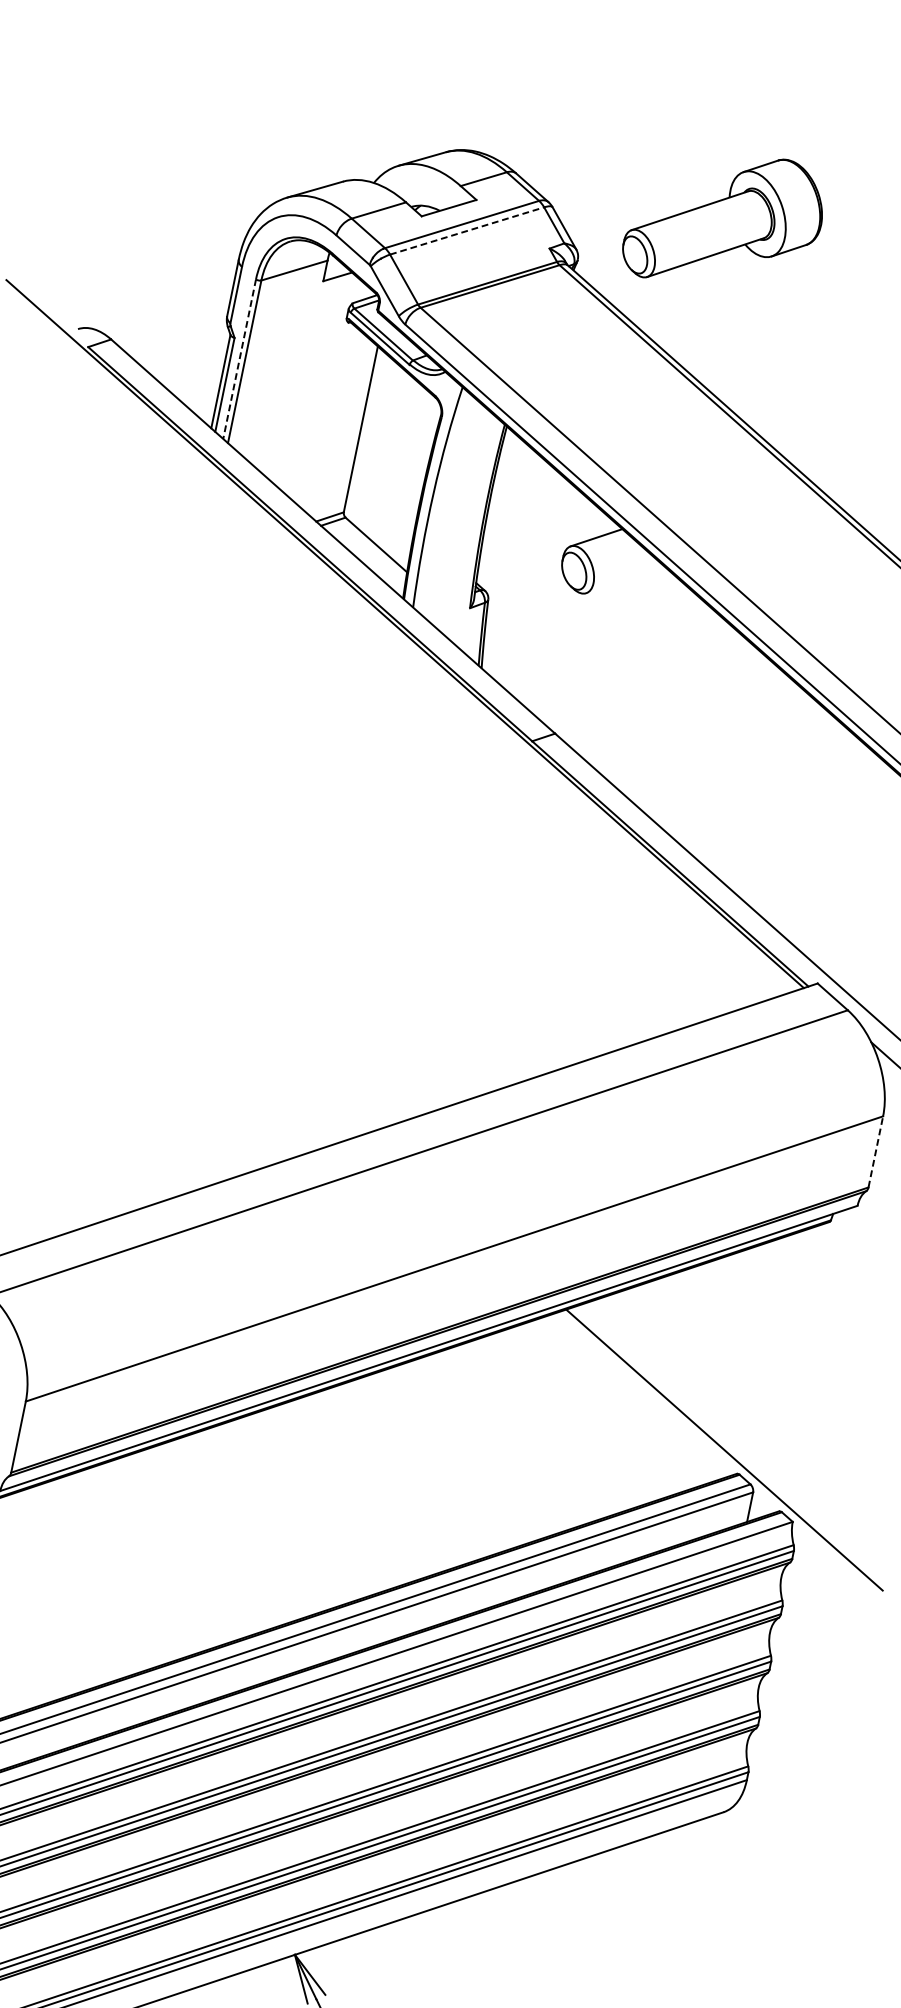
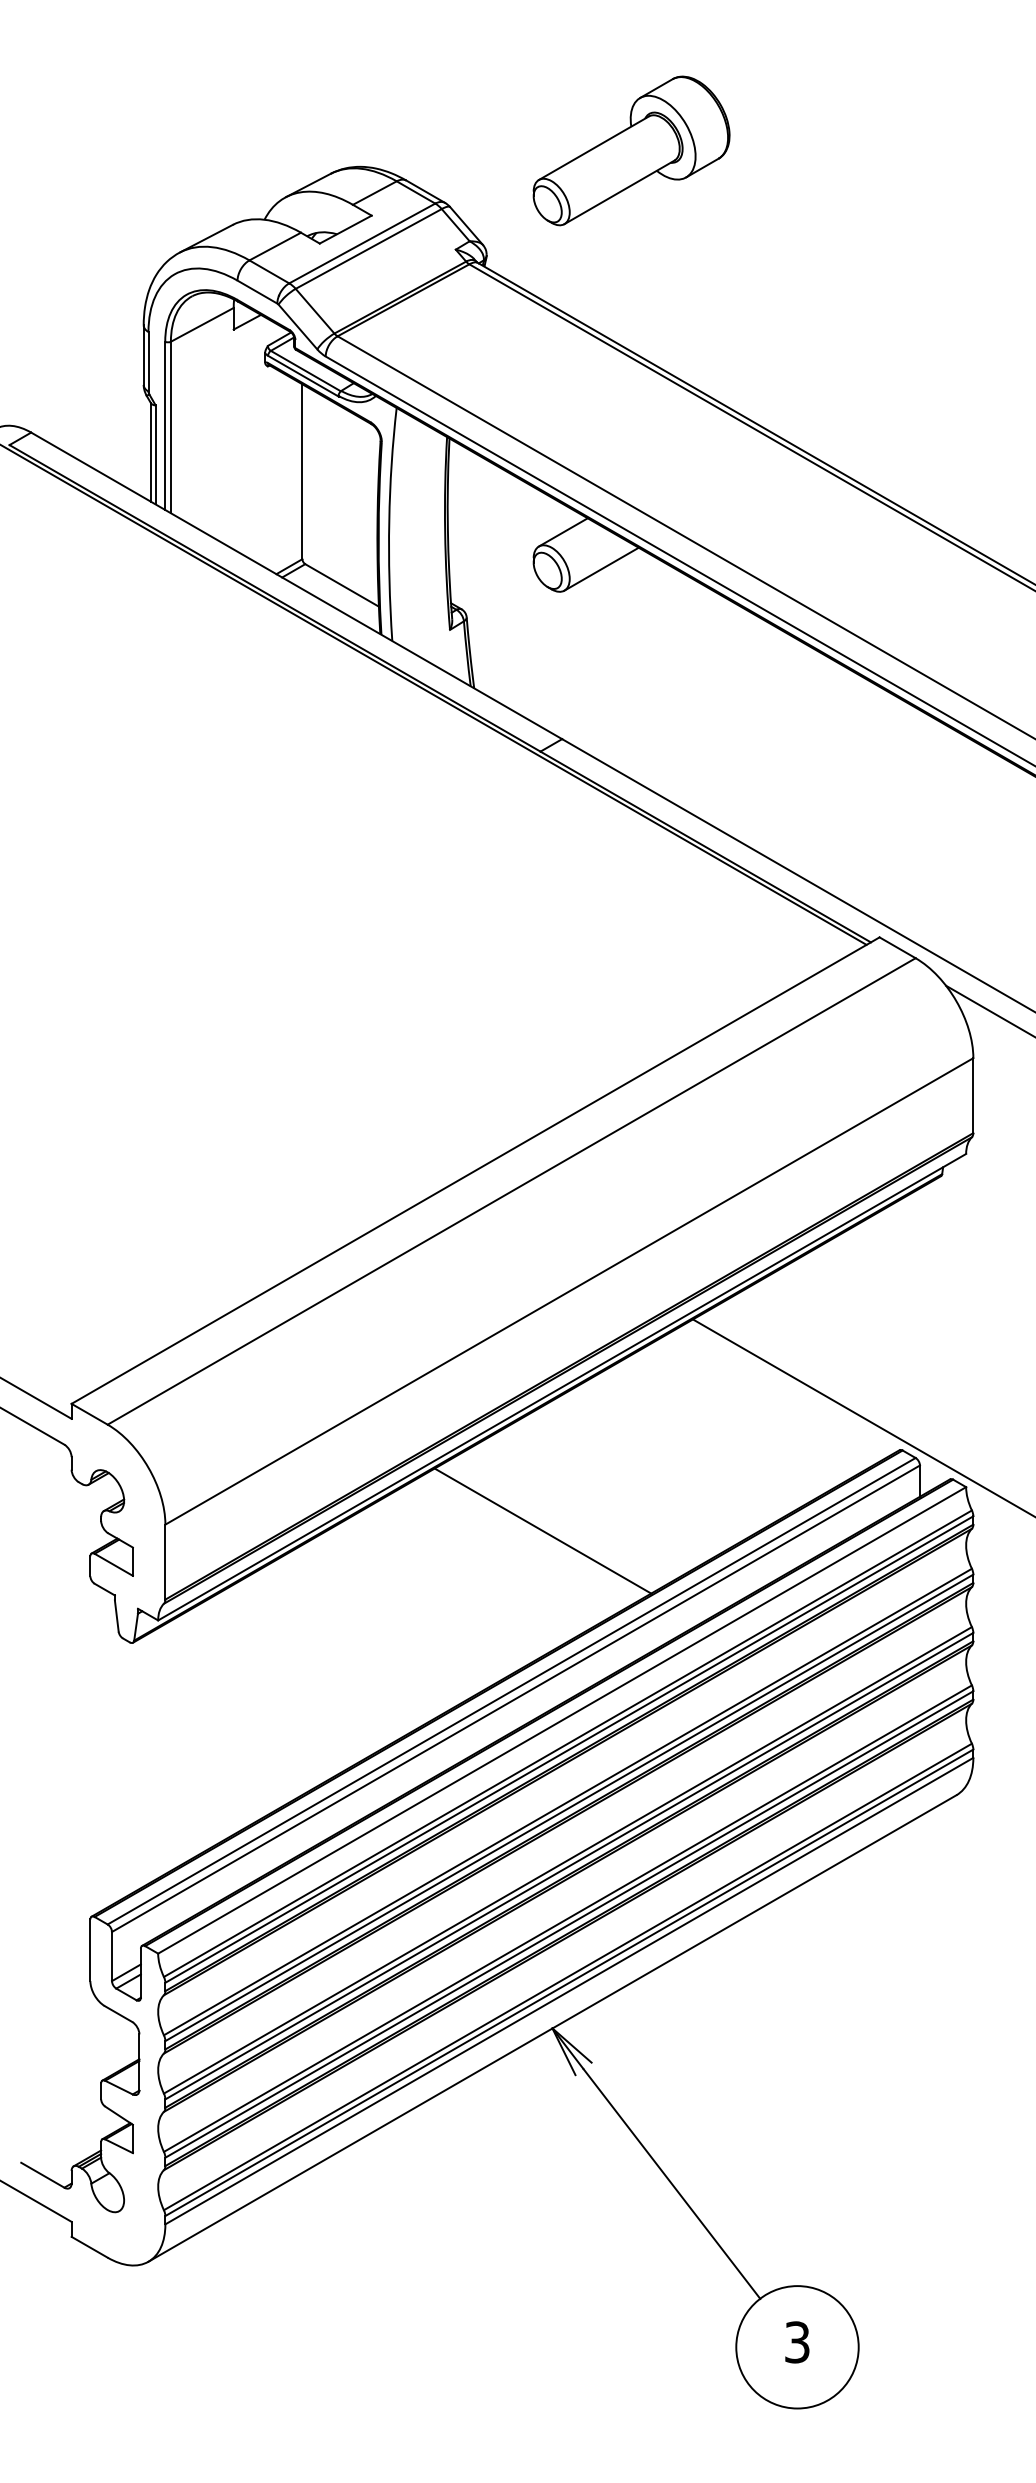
part: (725, 220) -> (631, 150), moved
line: (467, 230) -> (369, 248), dashed -> solid
line: (239, 359) -> (165, 426), dashed -> solid
line: (625, 579) -> (601, 568), added
line: (875, 1151) -> (973, 1095), dashed -> solid
line: (382, 1480) -> (542, 1530), added

